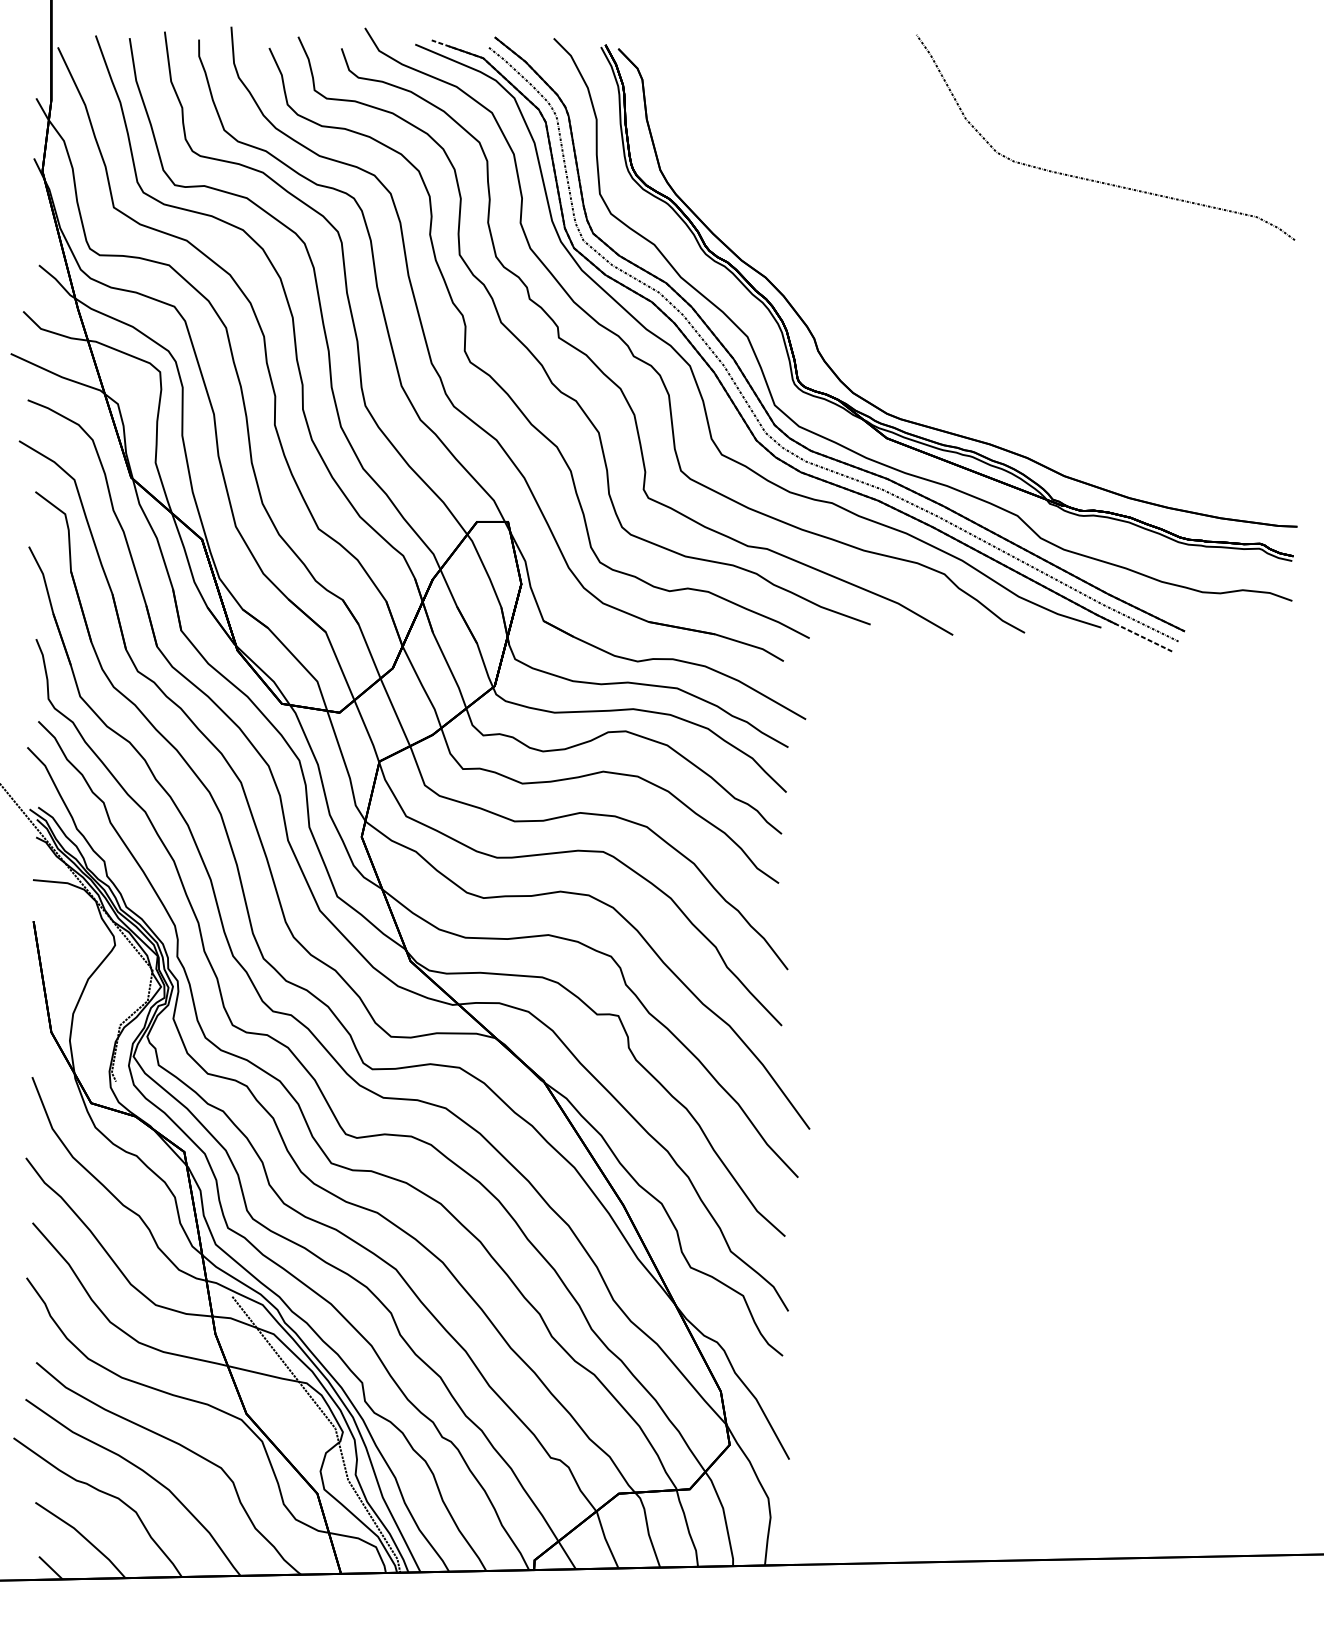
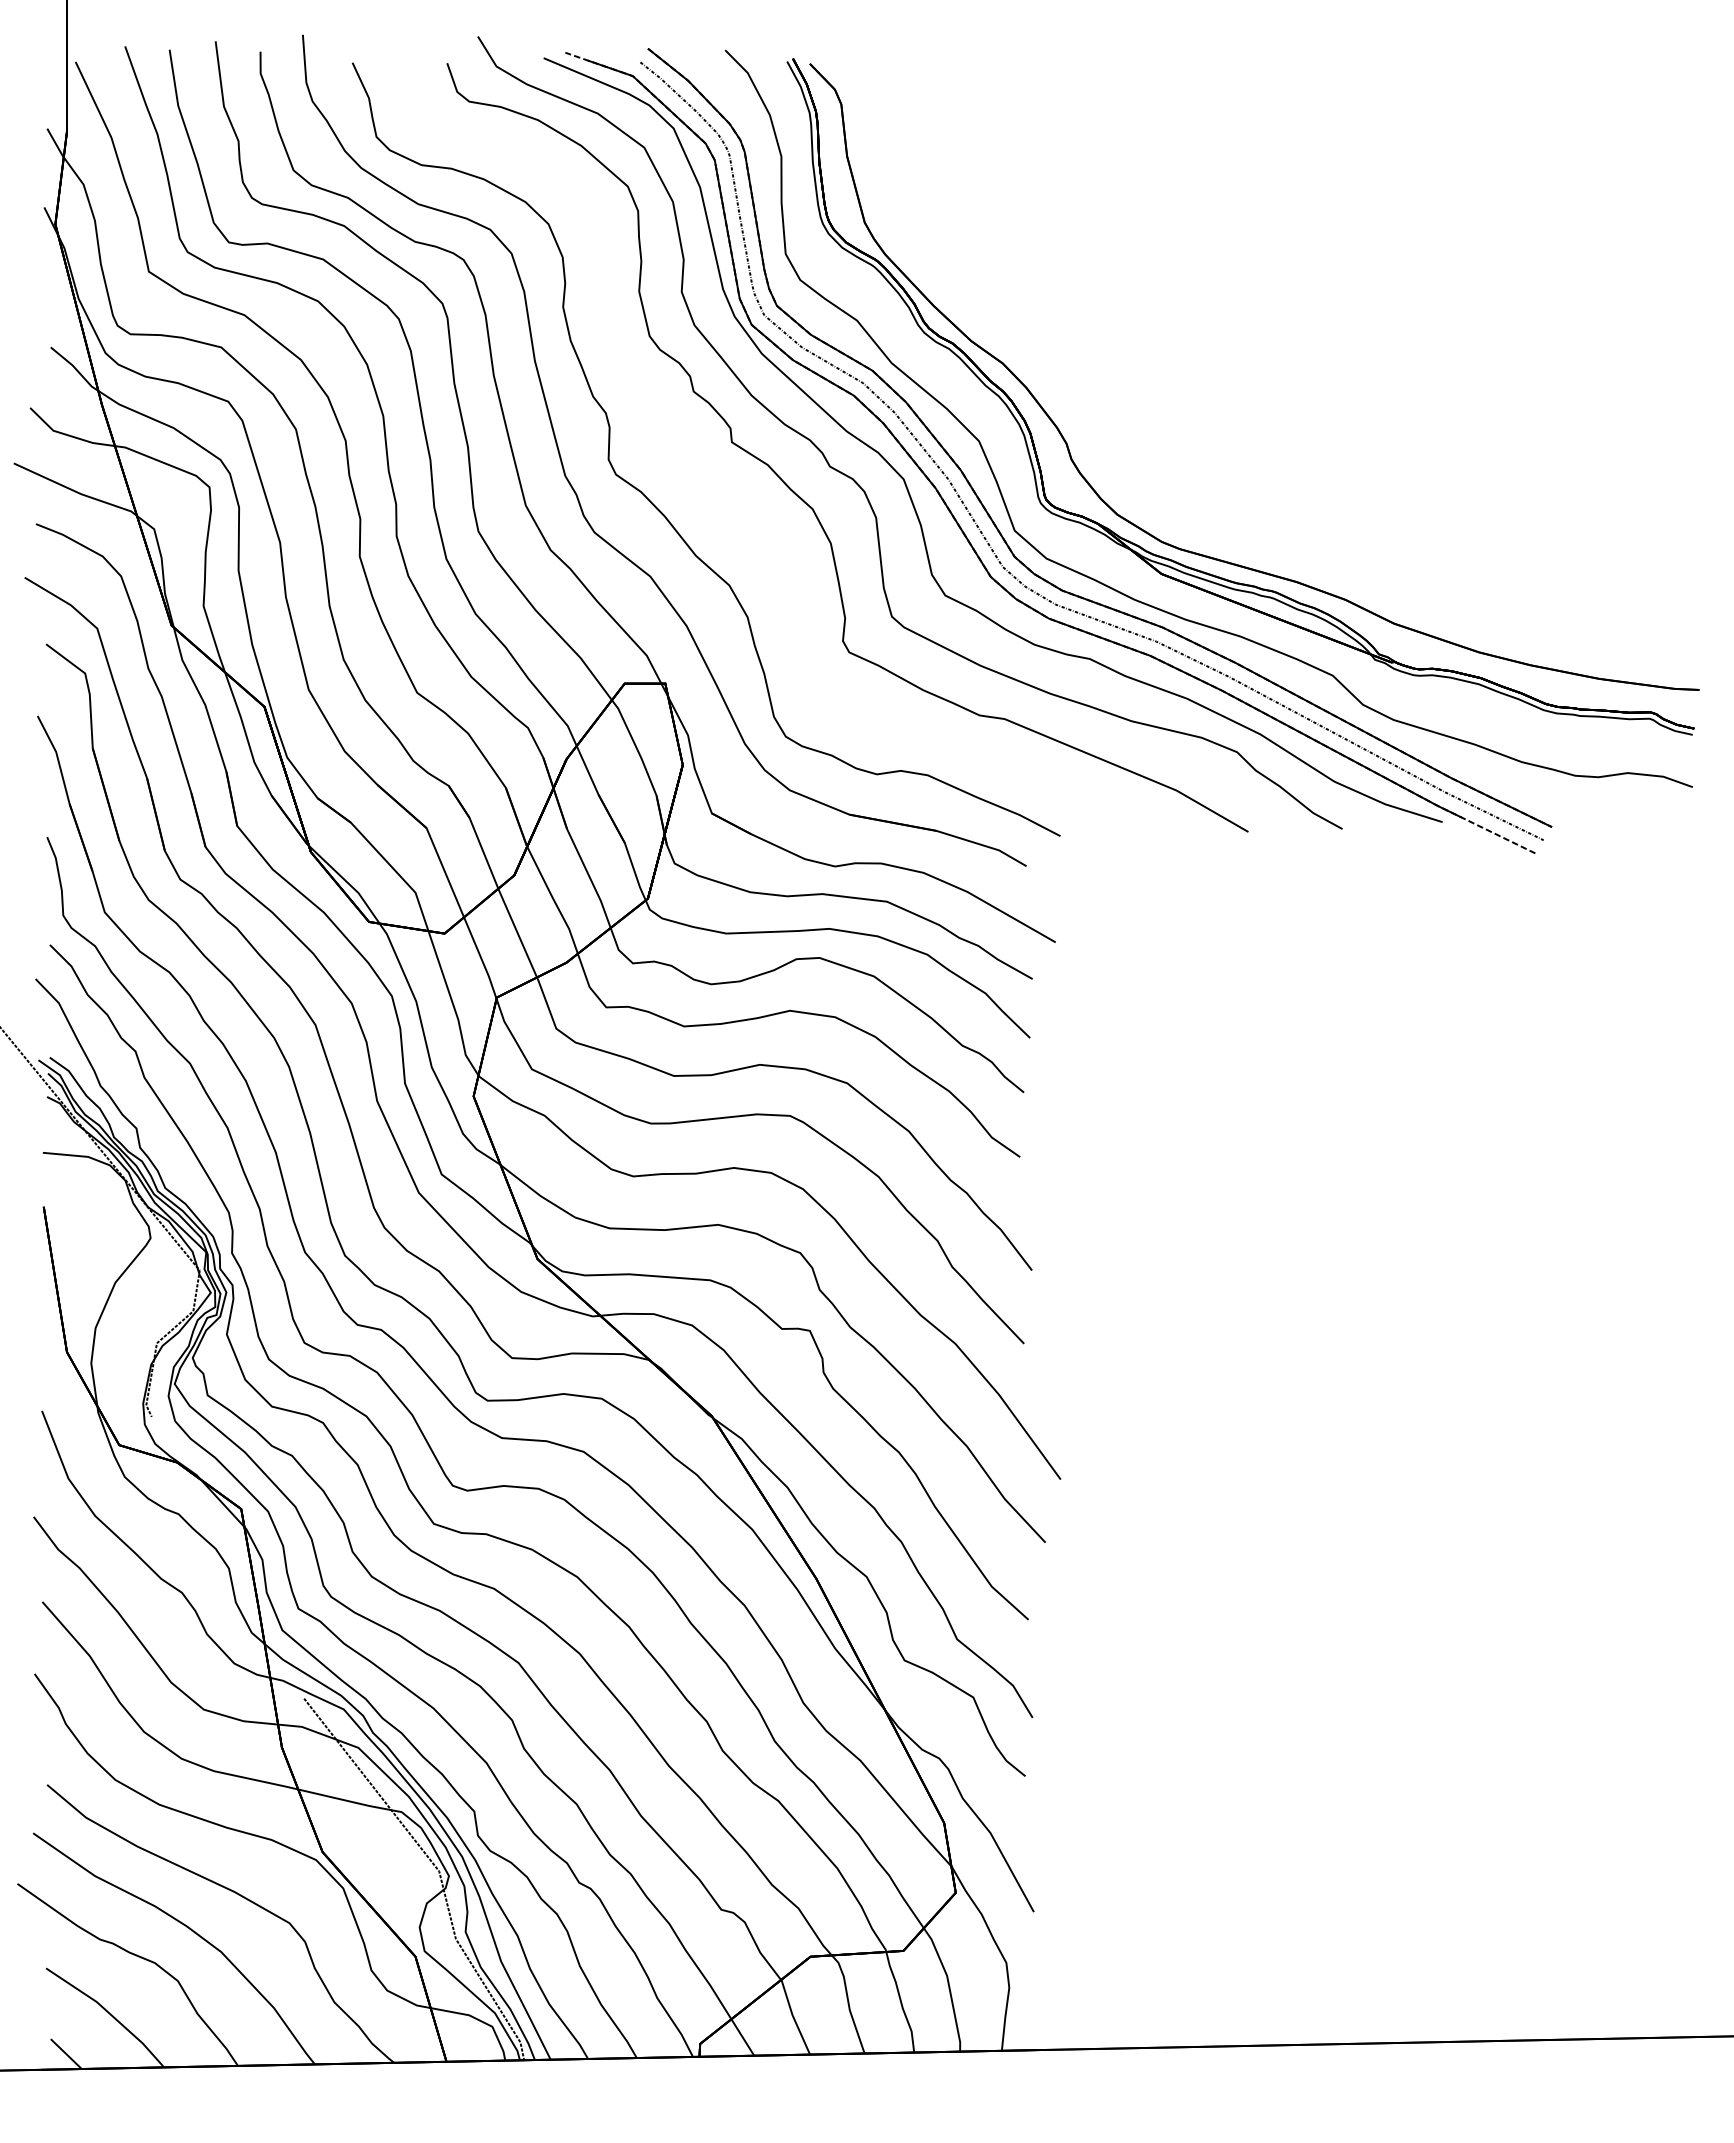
curve: (1092, 179) -> (1431, 235), removed
part: (542, 364) -> (710, 477), removed

